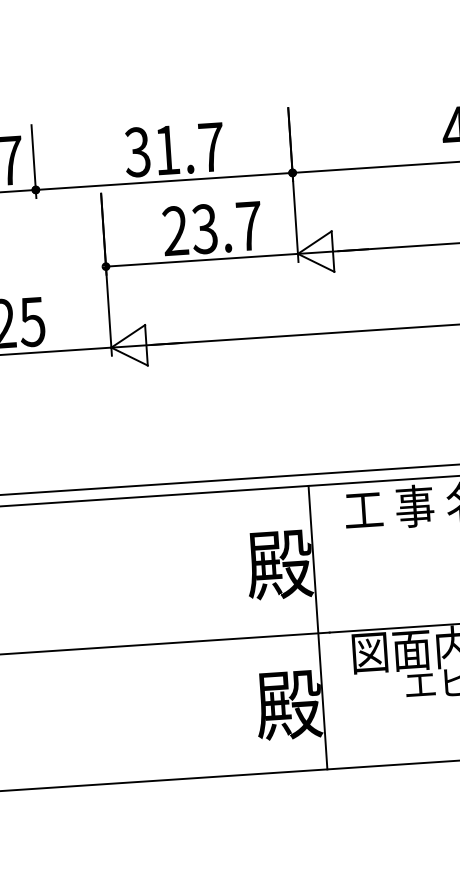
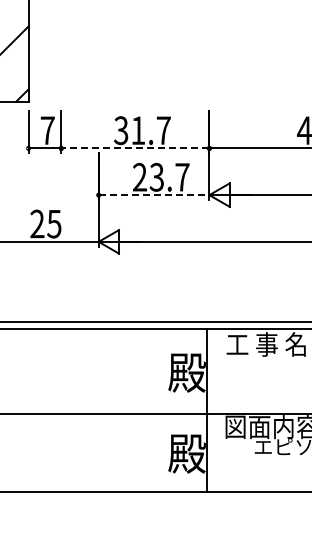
line: (162, 181) -> (134, 148), solid -> dashed
line: (202, 260) -> (154, 195), solid -> dashed

